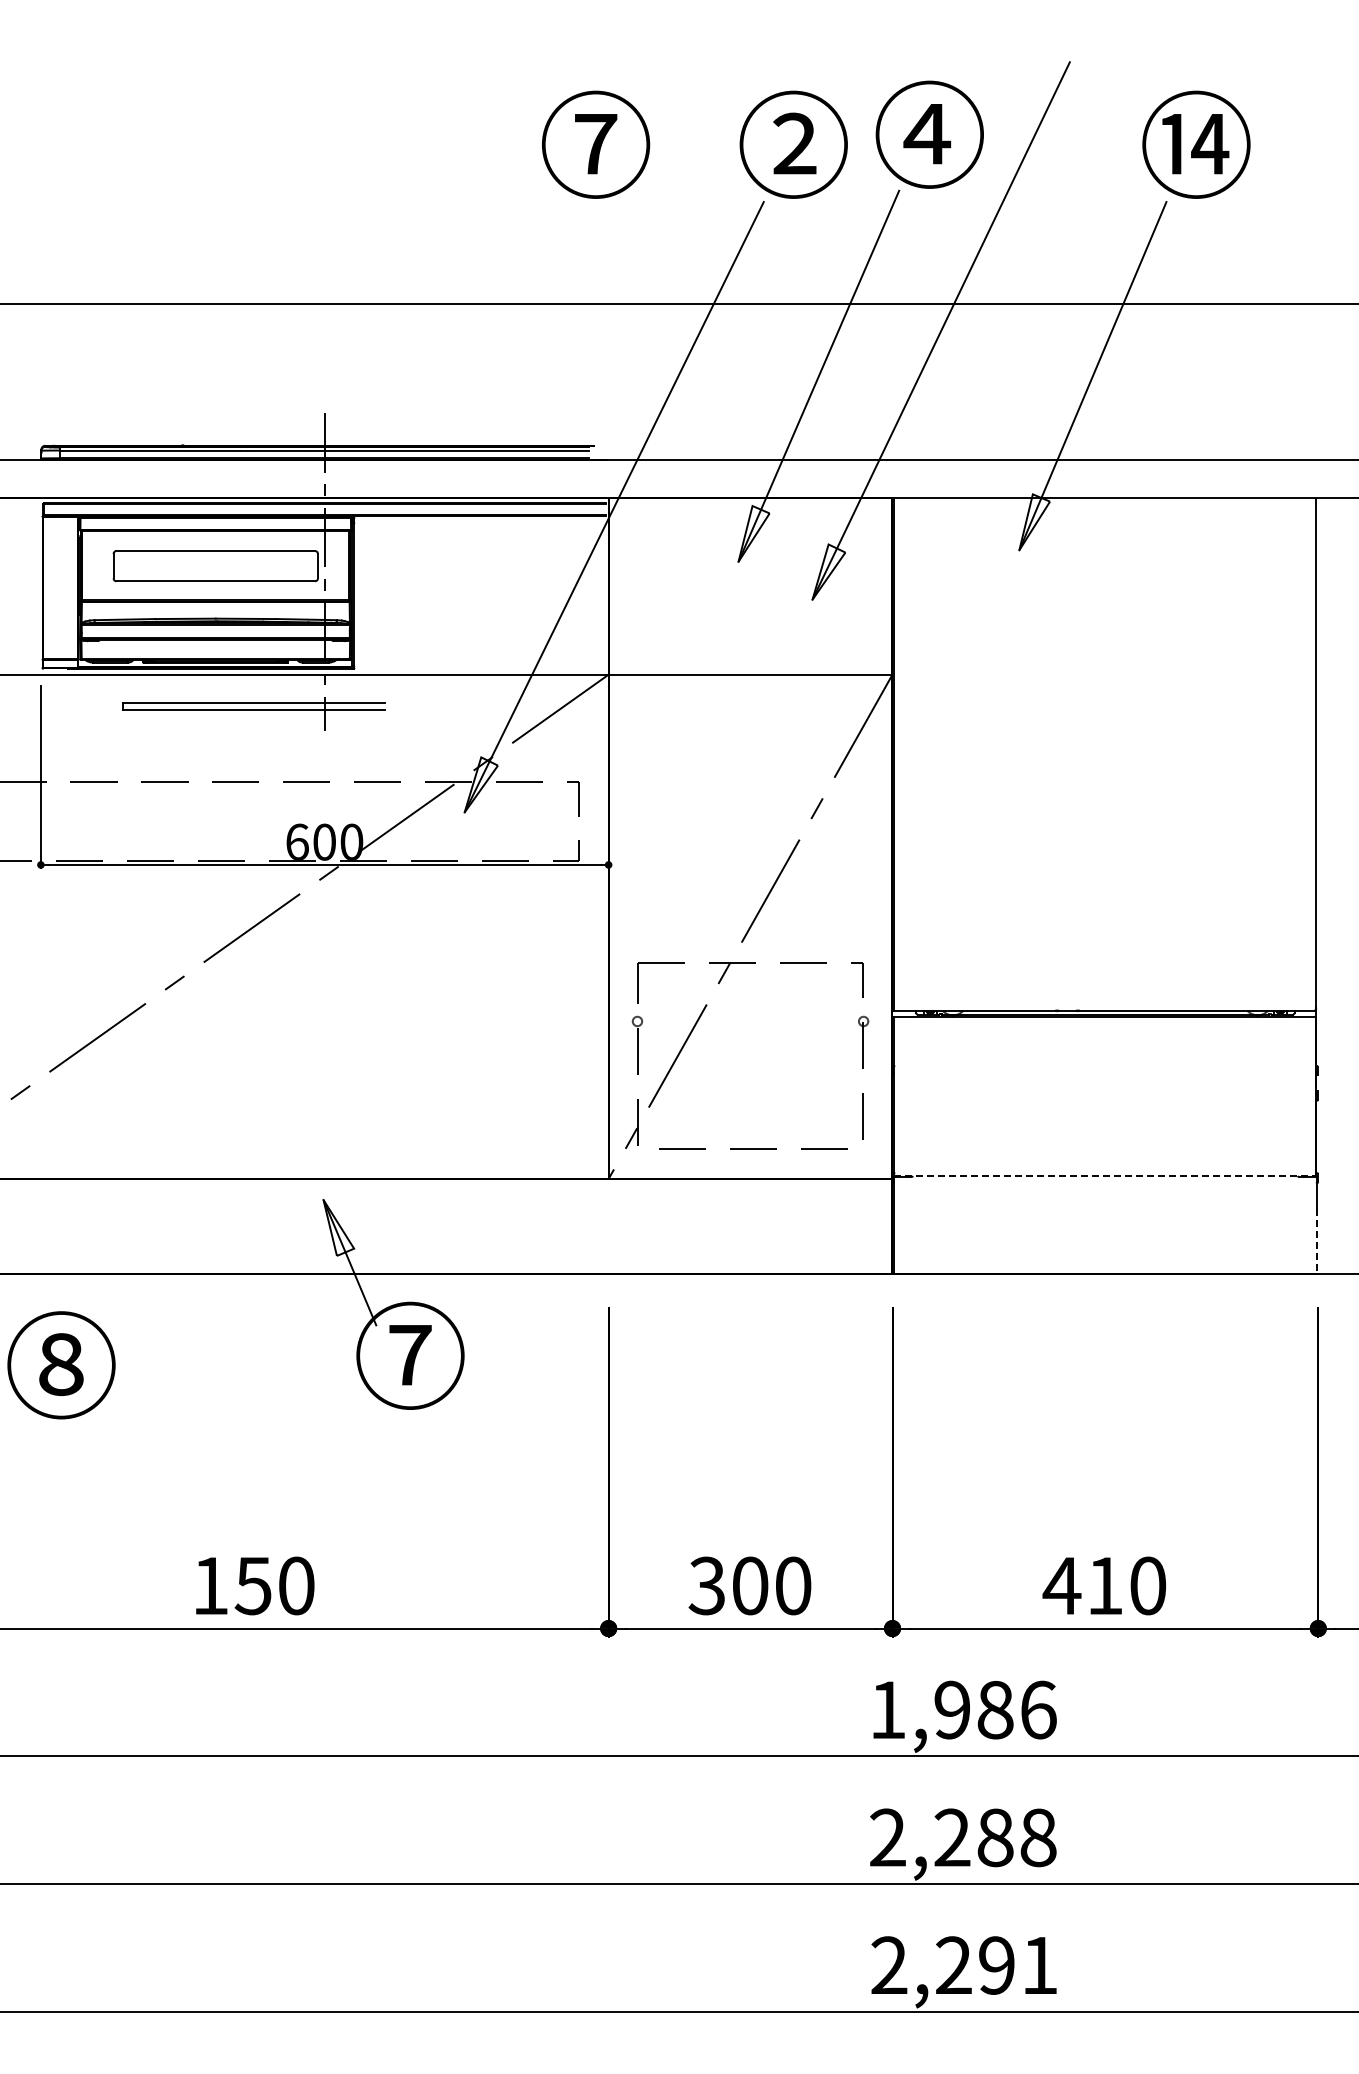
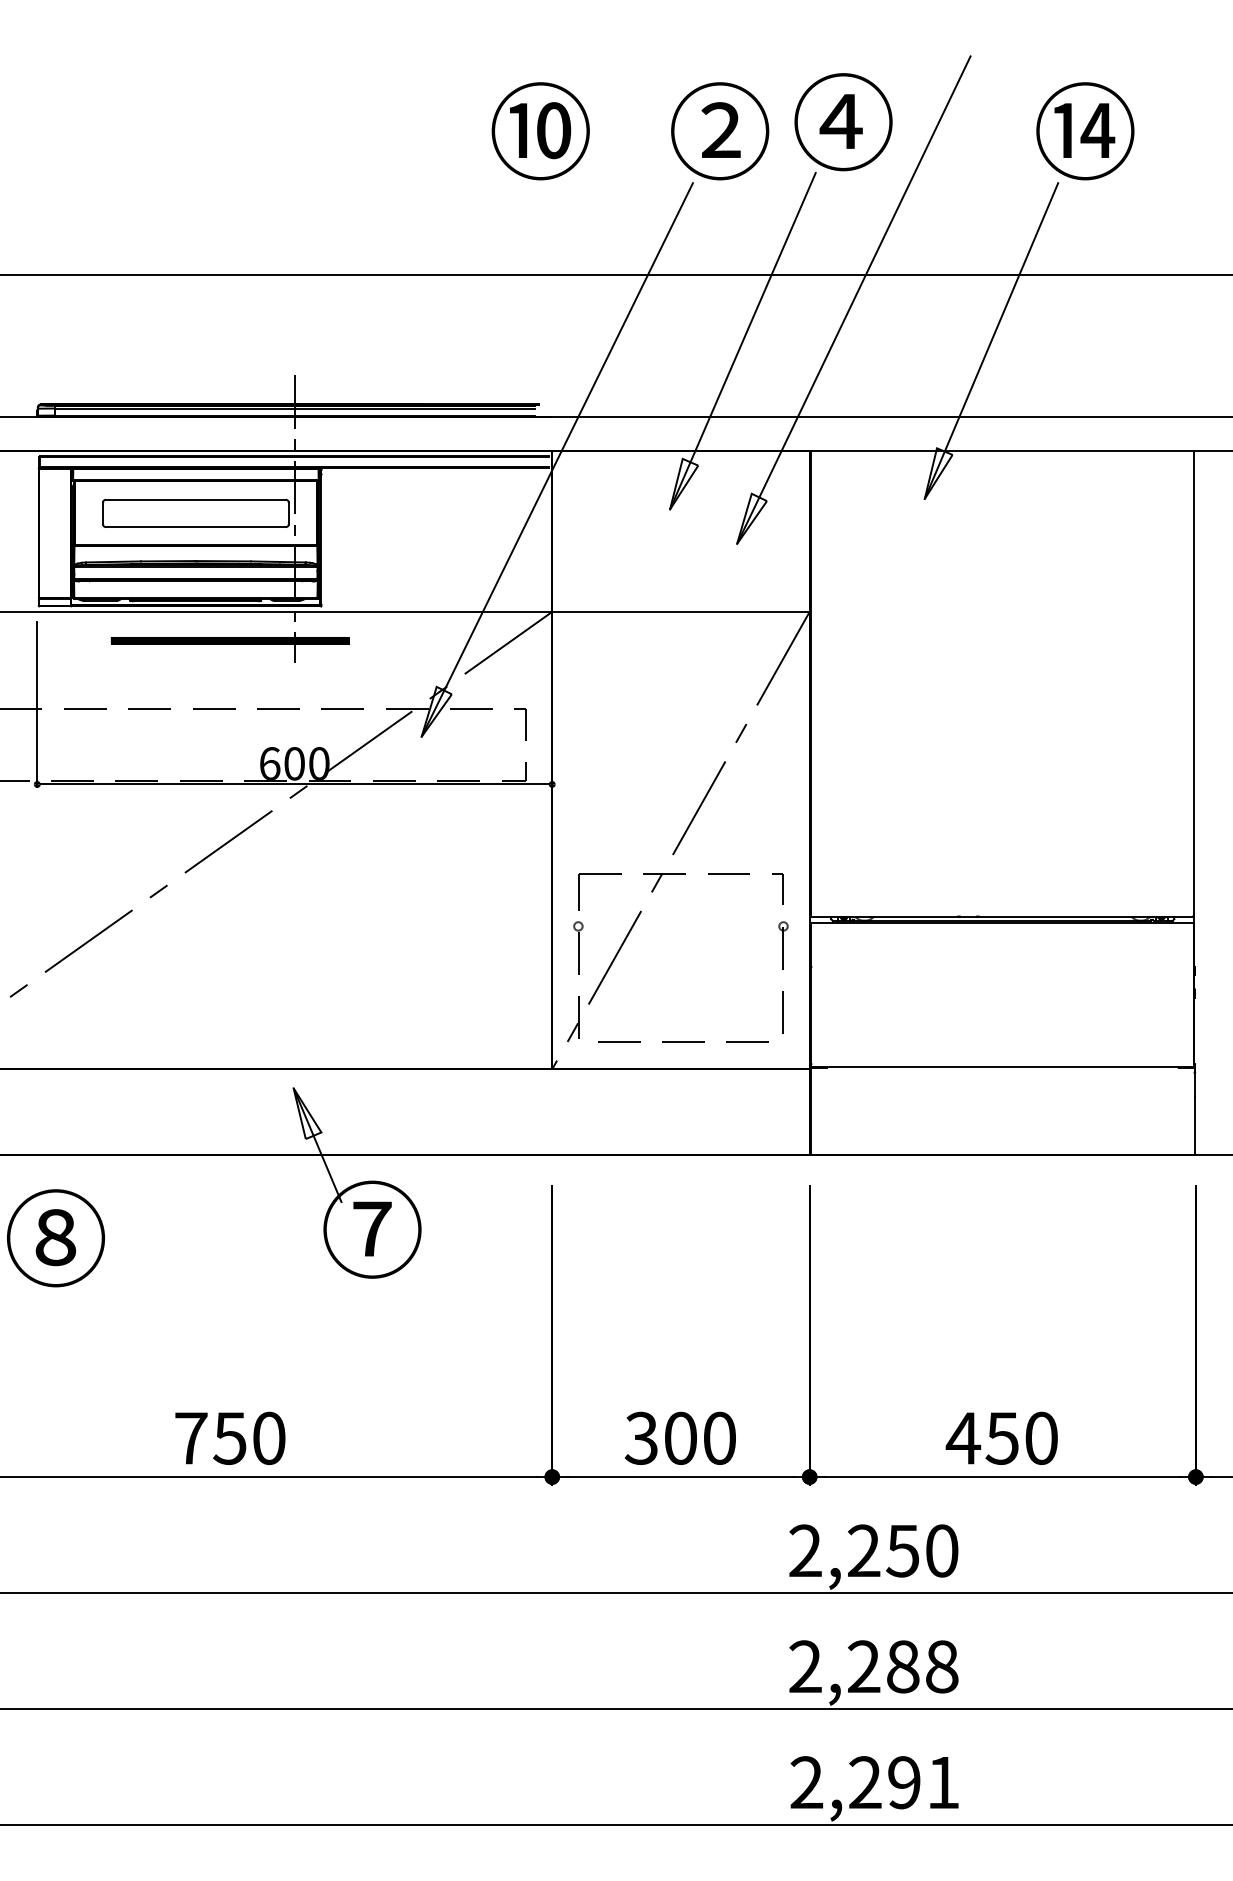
text: (595, 143) -> (540, 130), ⑦ -> ⑩
hatch: (253, 706) -> (230, 640), added
line: (1105, 1176) -> (1002, 1067), dashed -> solid
line: (1316, 1241) -> (1194, 1125), dashed -> solid
text: (210, 1585) -> (191, 1437), 150 -> 750
text: (1104, 1586) -> (1001, 1438), 410 -> 450
text: (963, 1709) -> (874, 1550), 1,986 -> 2,250

